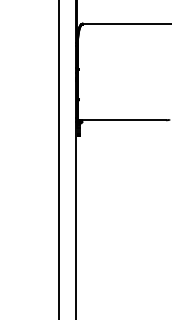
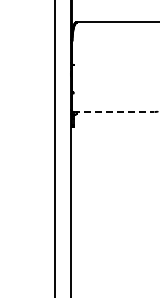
line: (121, 119) -> (113, 111), solid -> dashed

